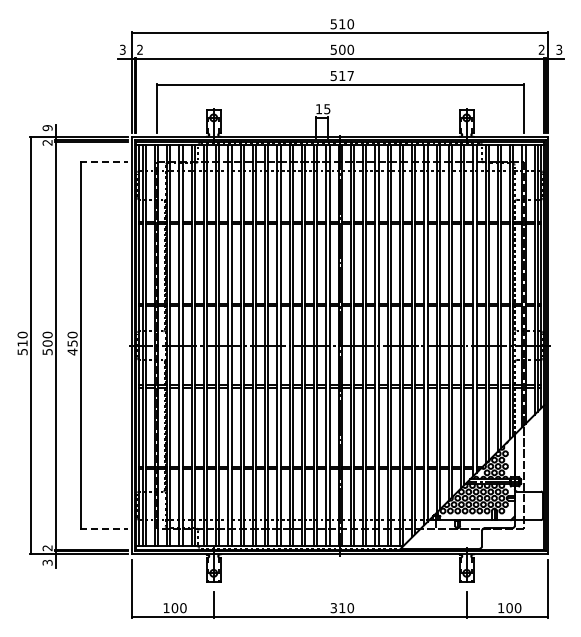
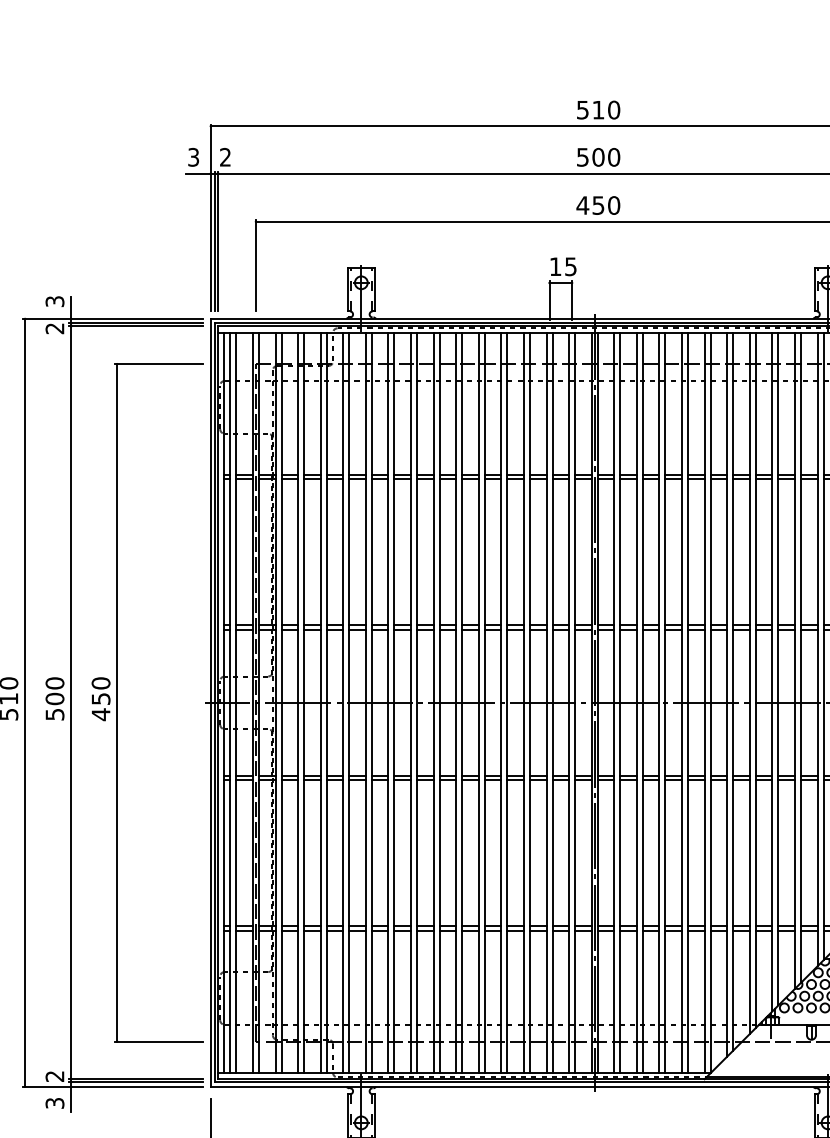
text: (342, 75) -> (598, 204), 517 -> 450
text: (47, 128) -> (54, 302), 9 -> 3
line: (104, 161) -> (159, 363), dashed -> solid
line: (104, 529) -> (159, 1042), dashed -> solid

